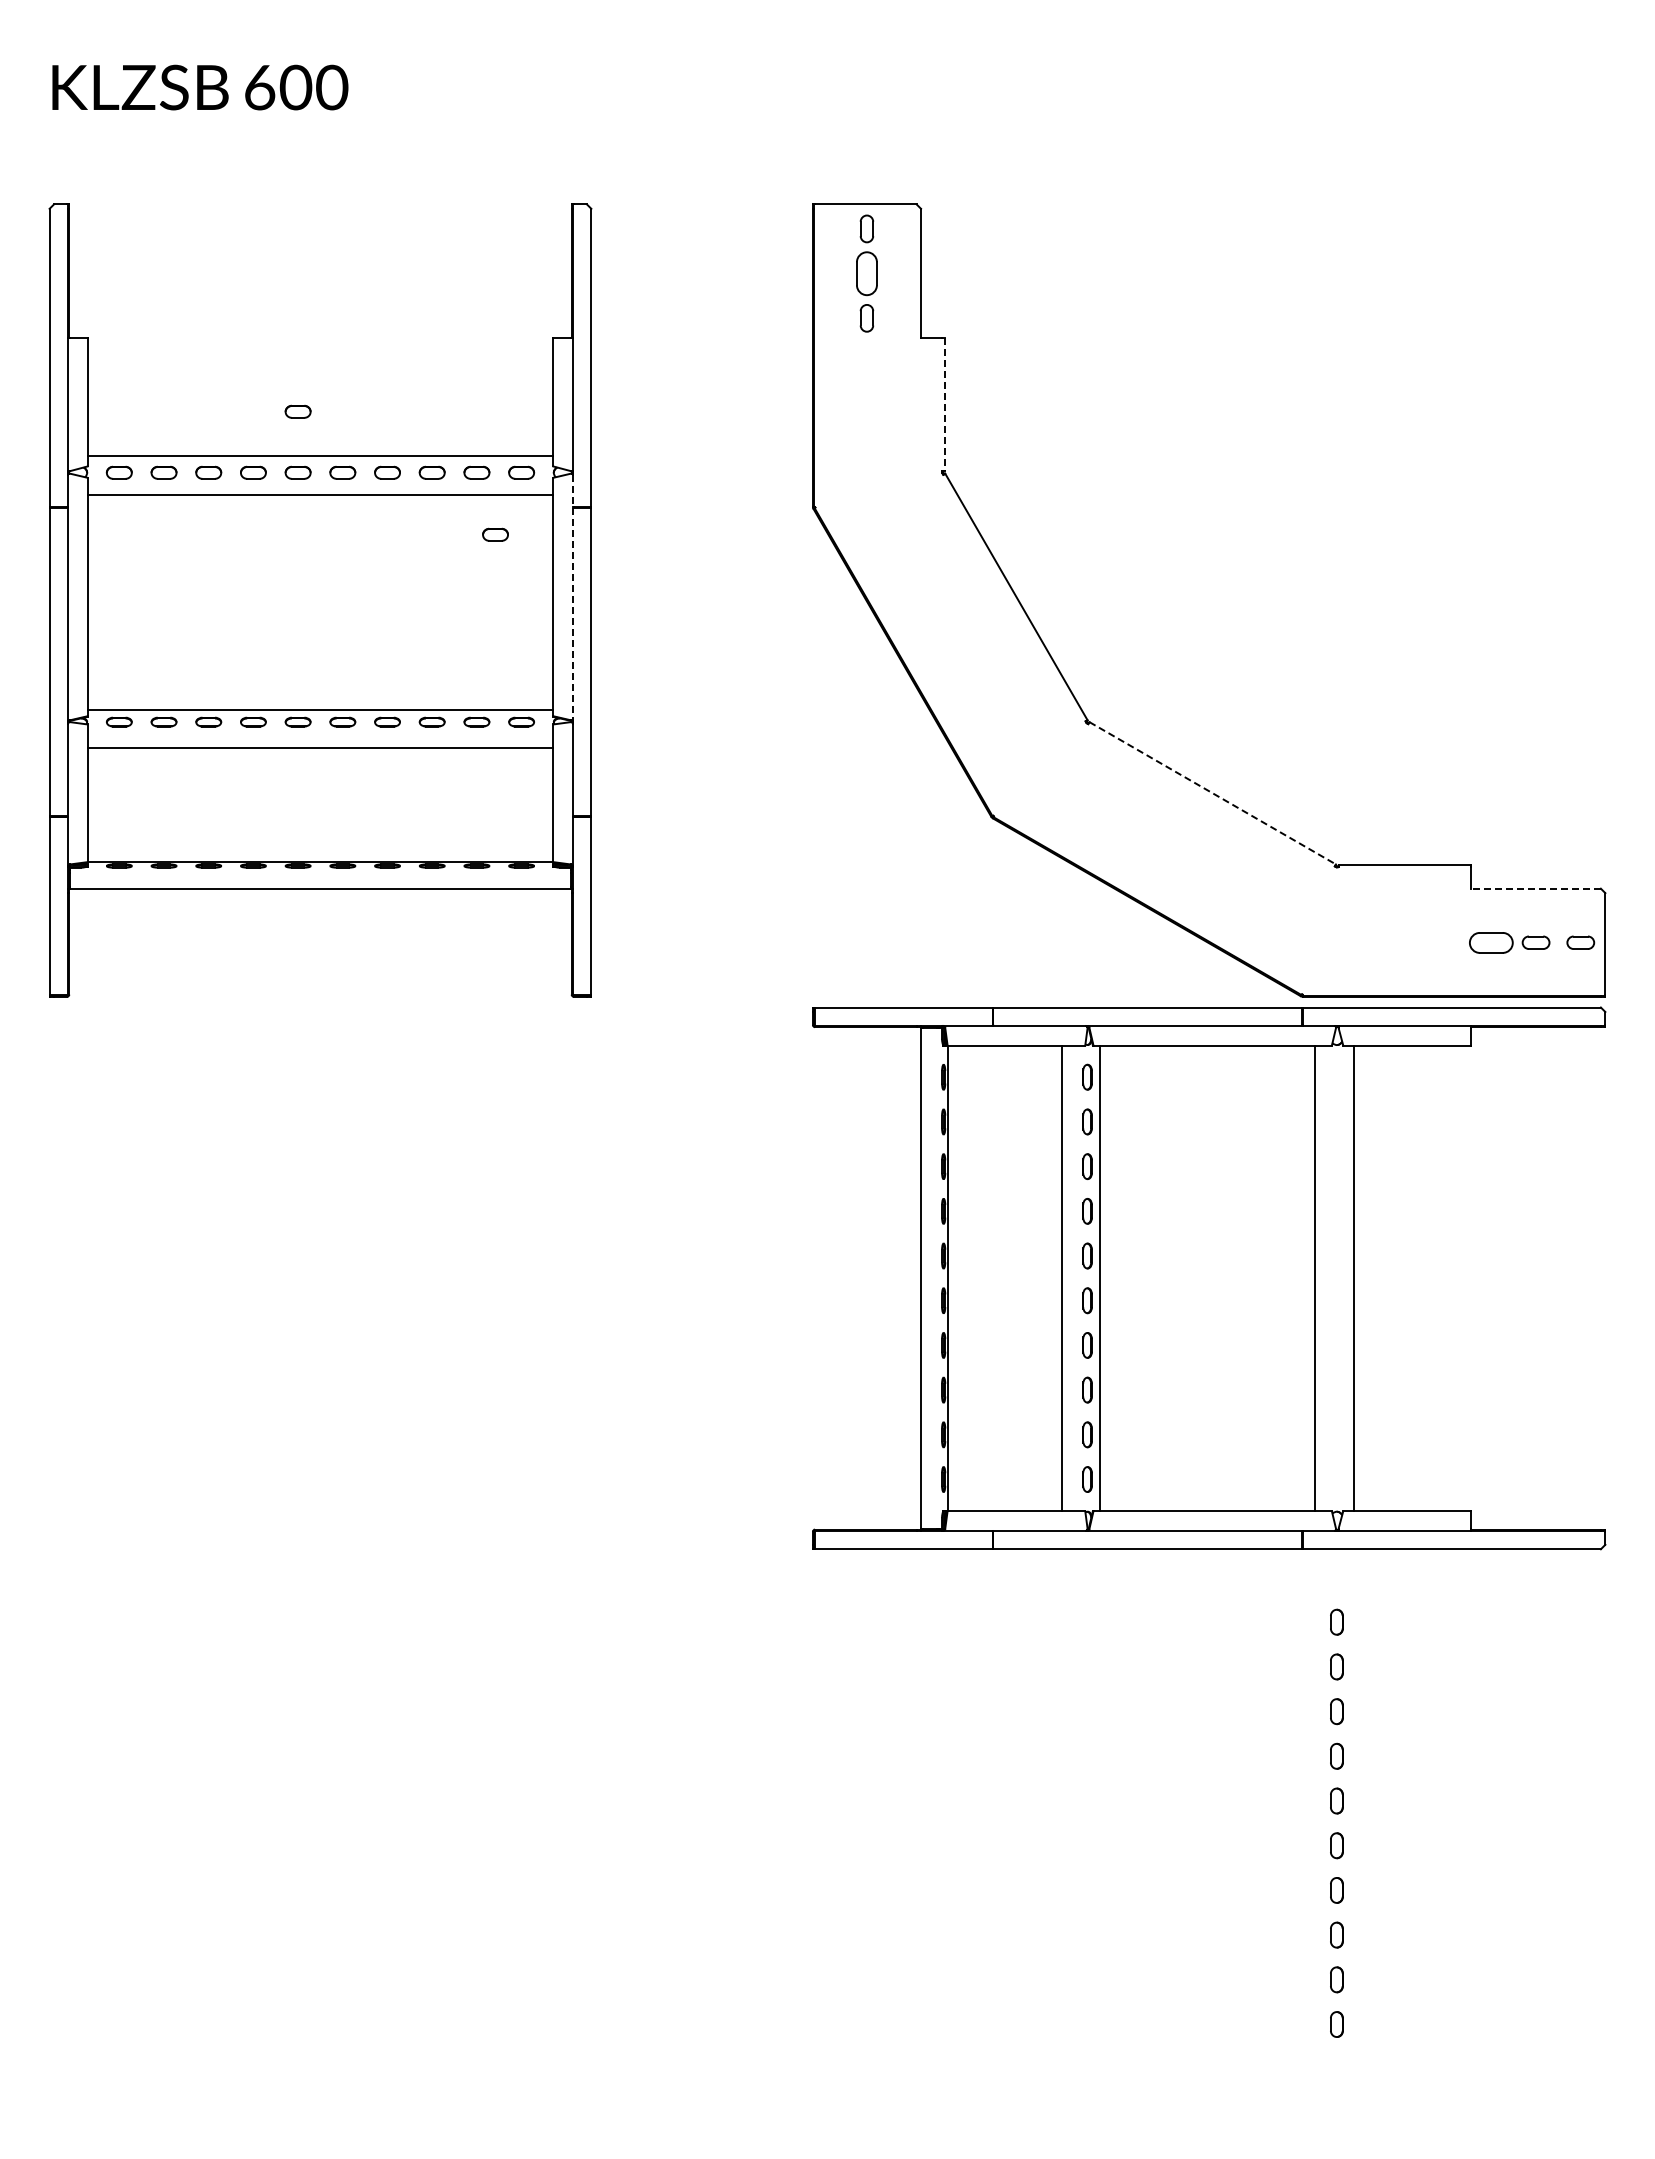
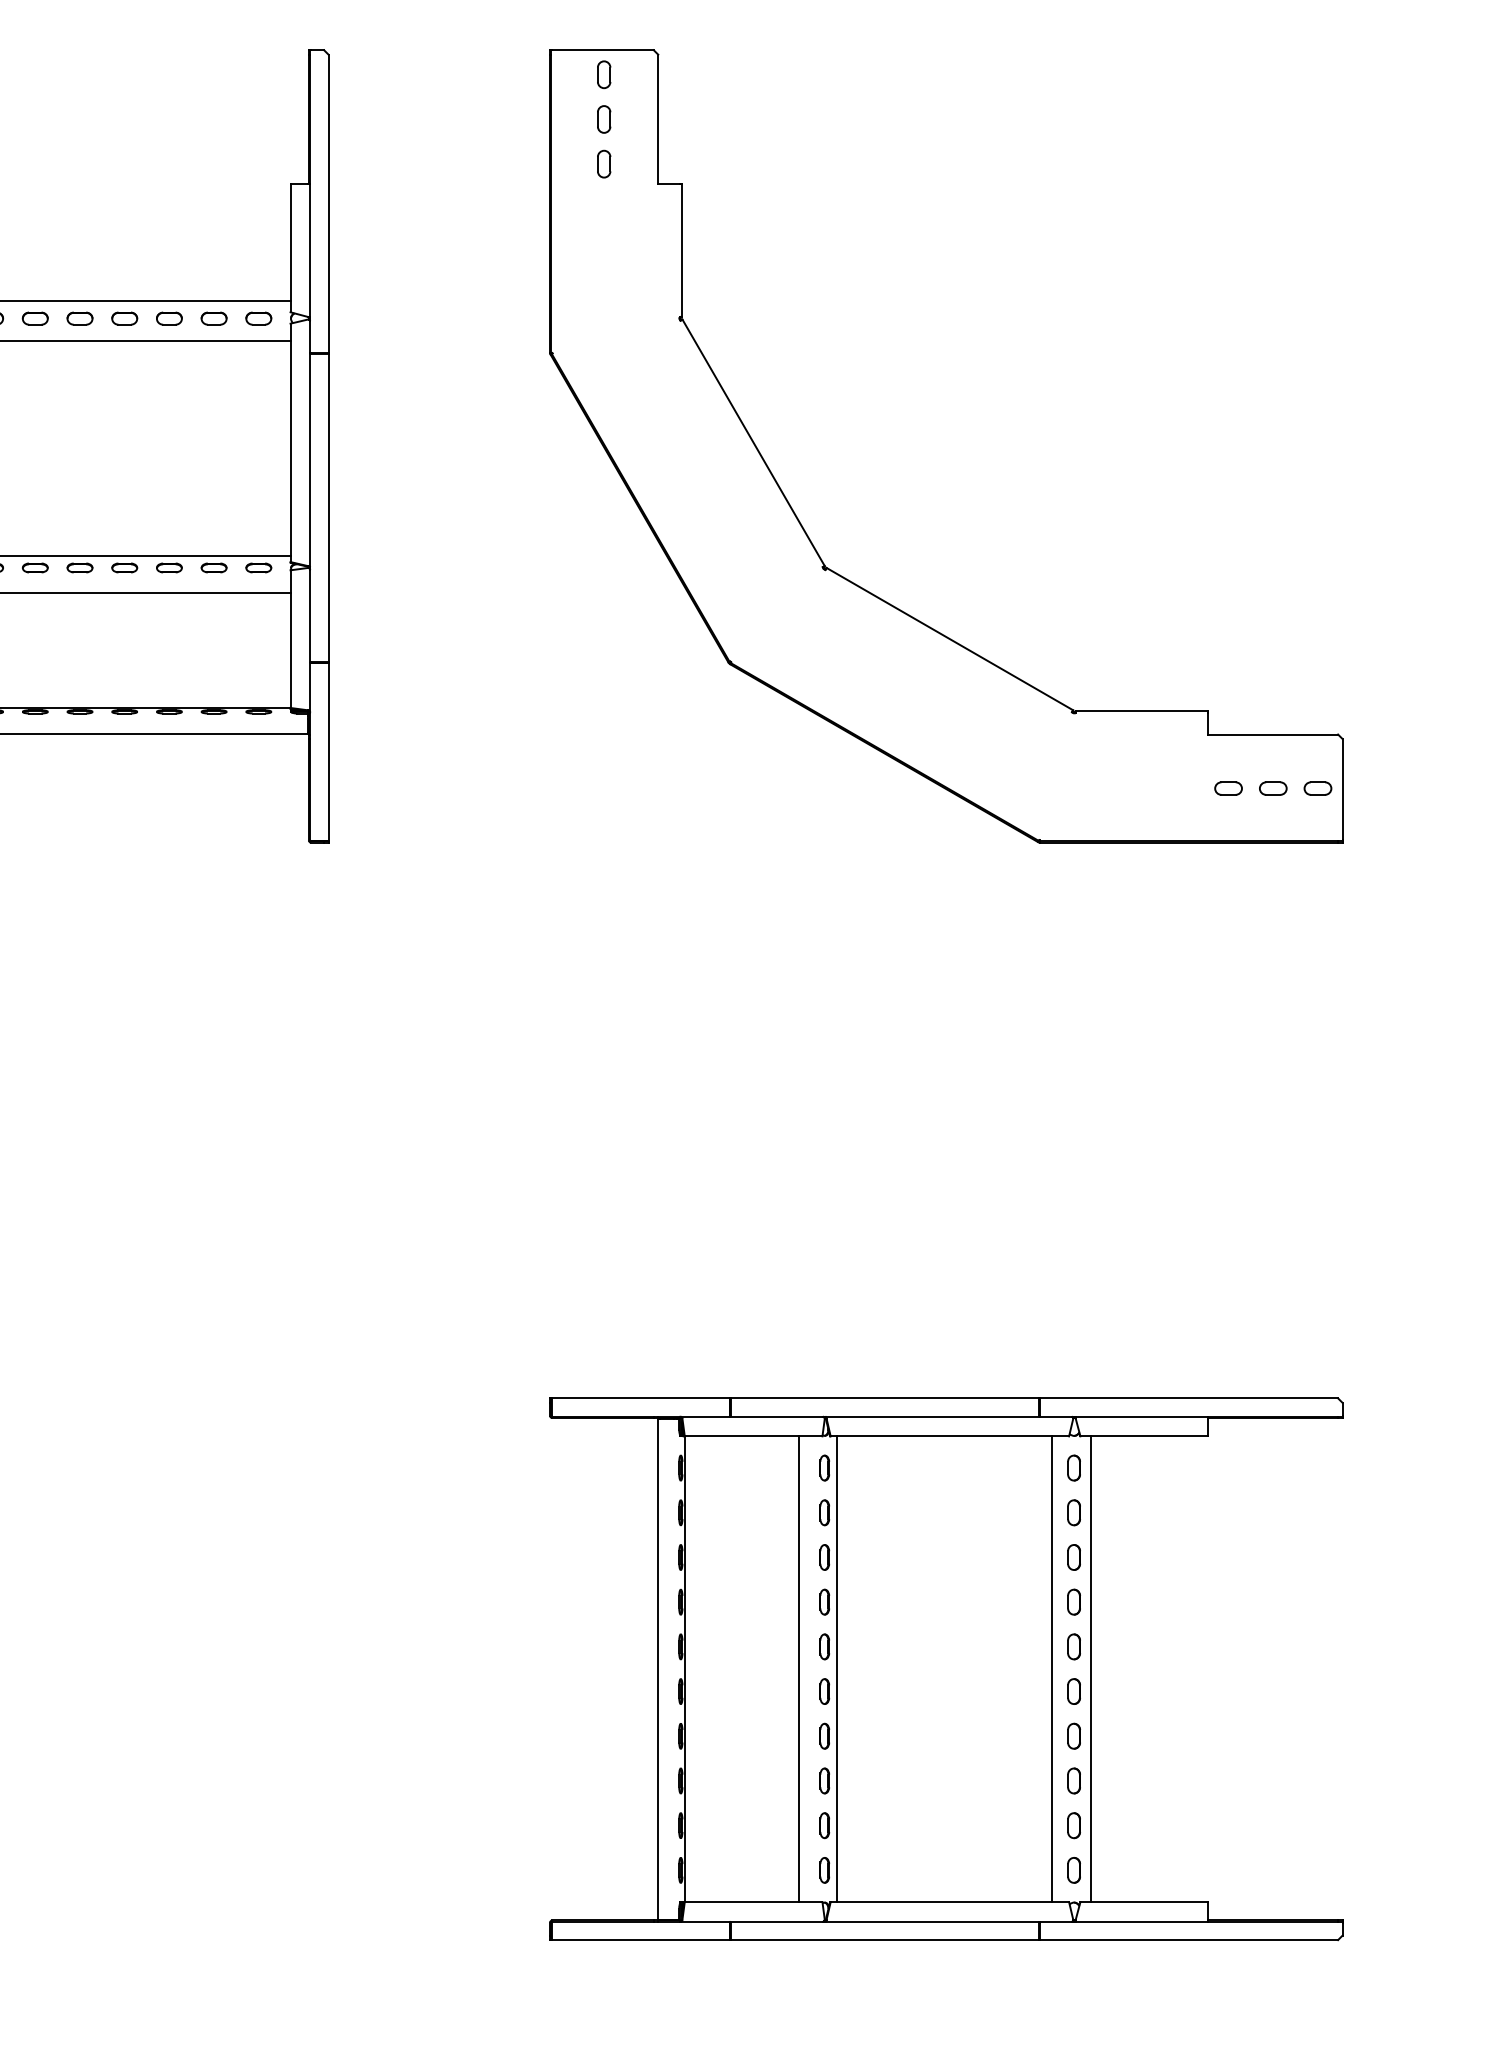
part: (866, 273) -> (603, 119), size x0.62
line: (944, 405) -> (681, 251), dashed -> solid
part: (297, 411) -> (34, 257), removed
part: (495, 534) -> (232, 380), removed
line: (573, 598) -> (310, 444), dashed -> solid
line: (1213, 793) -> (950, 639), dashed -> solid
line: (1536, 888) -> (1273, 734), dashed -> solid
part: (1491, 942) -> (1228, 788), size x0.62
part: (1209, 1278) -> (946, 1669), moved

